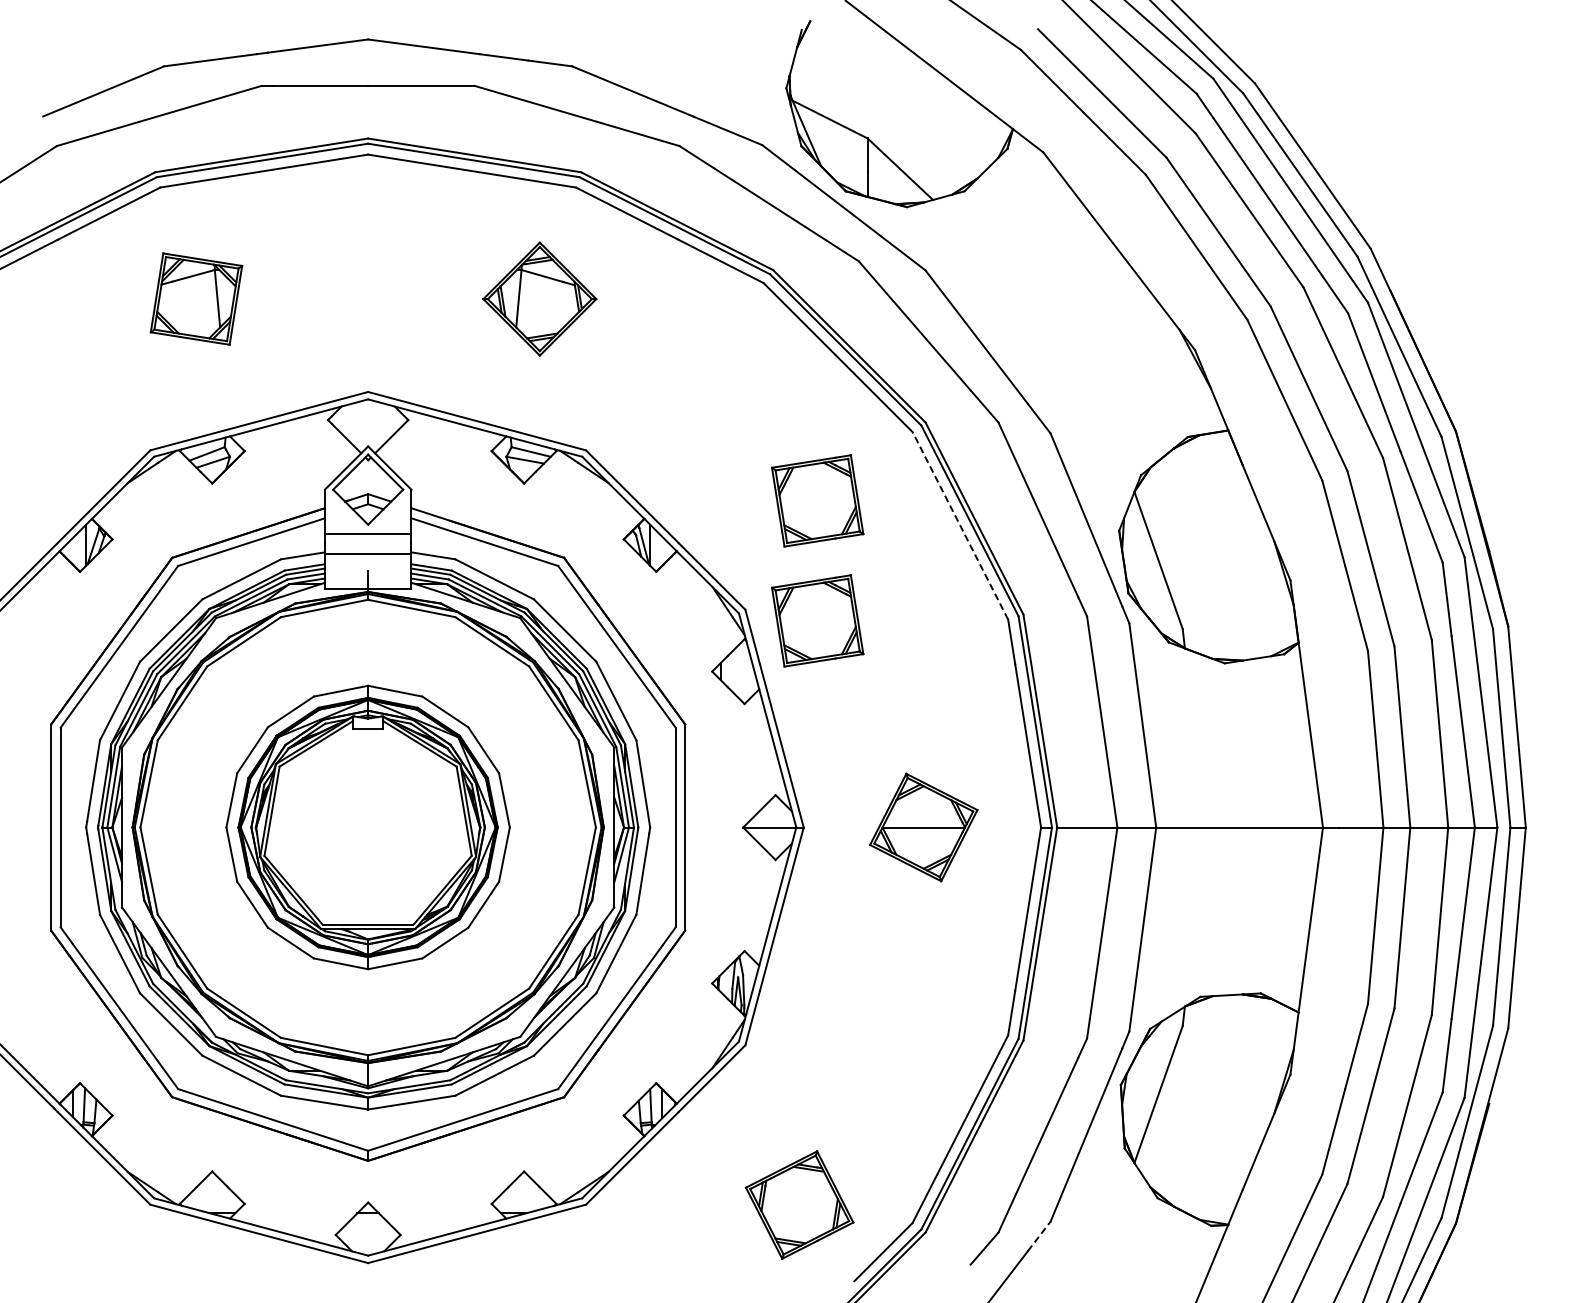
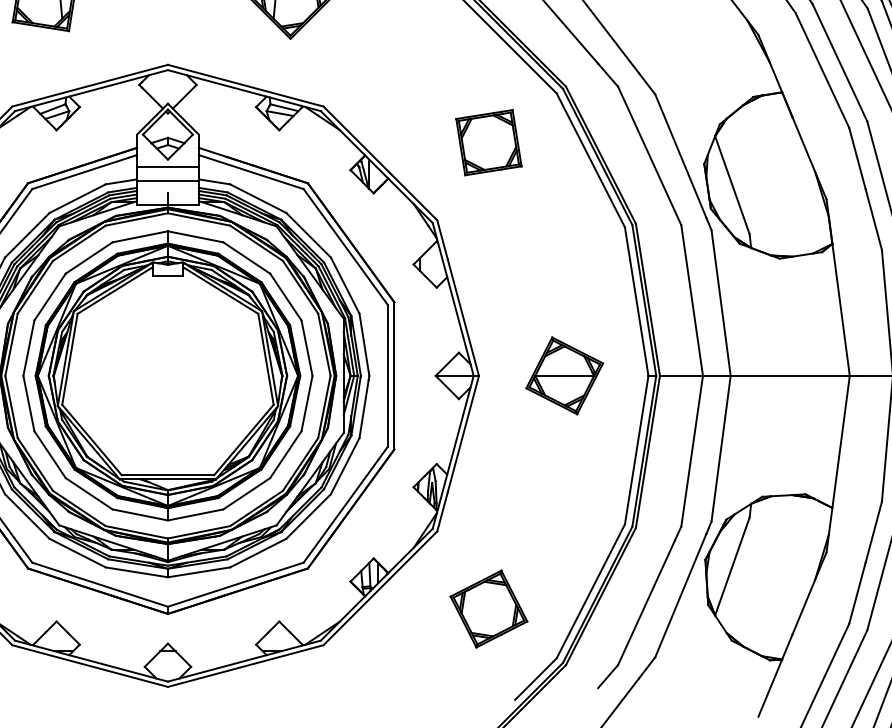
line: (960, 525) -> (590, 160), dashed -> solid
part: (817, 620) -> (488, 228), removed
part: (367, 827) -> (167, 375), size x1.43
part: (799, 1204) -> (488, 608), moved
line: (1039, 1236) -> (647, 667), dashed -> solid

